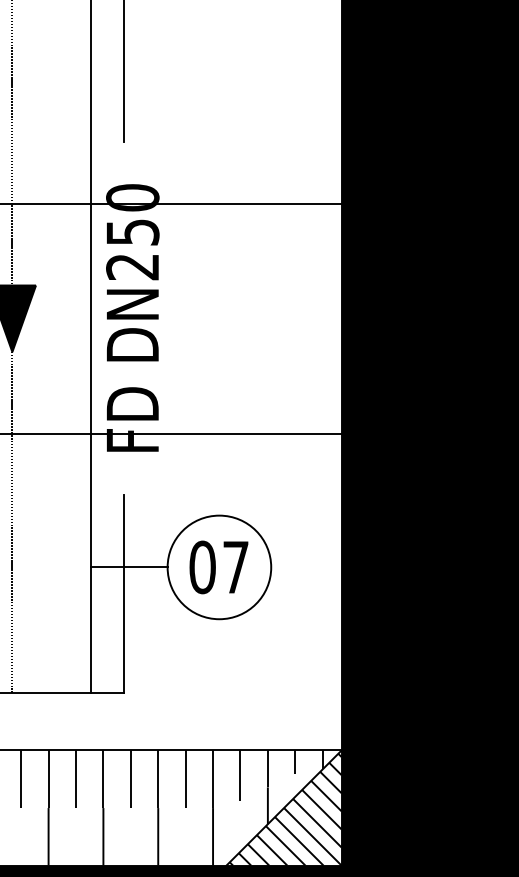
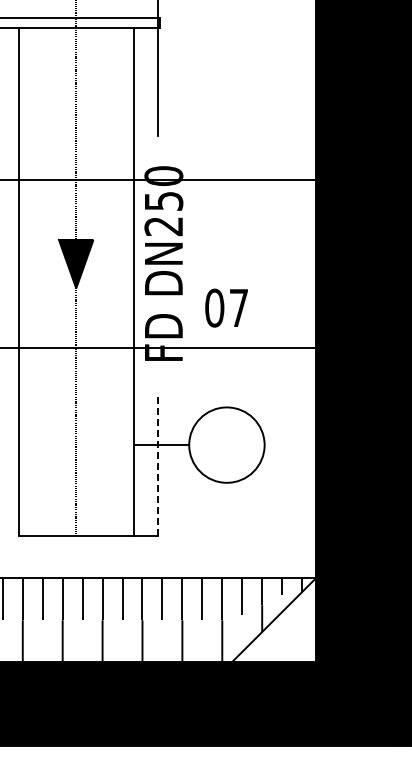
text: (218, 566) -> (226, 307), moved
line: (124, 594) -> (157, 464), solid -> dashed
hatch: (284, 809) -> (274, 621), removed

